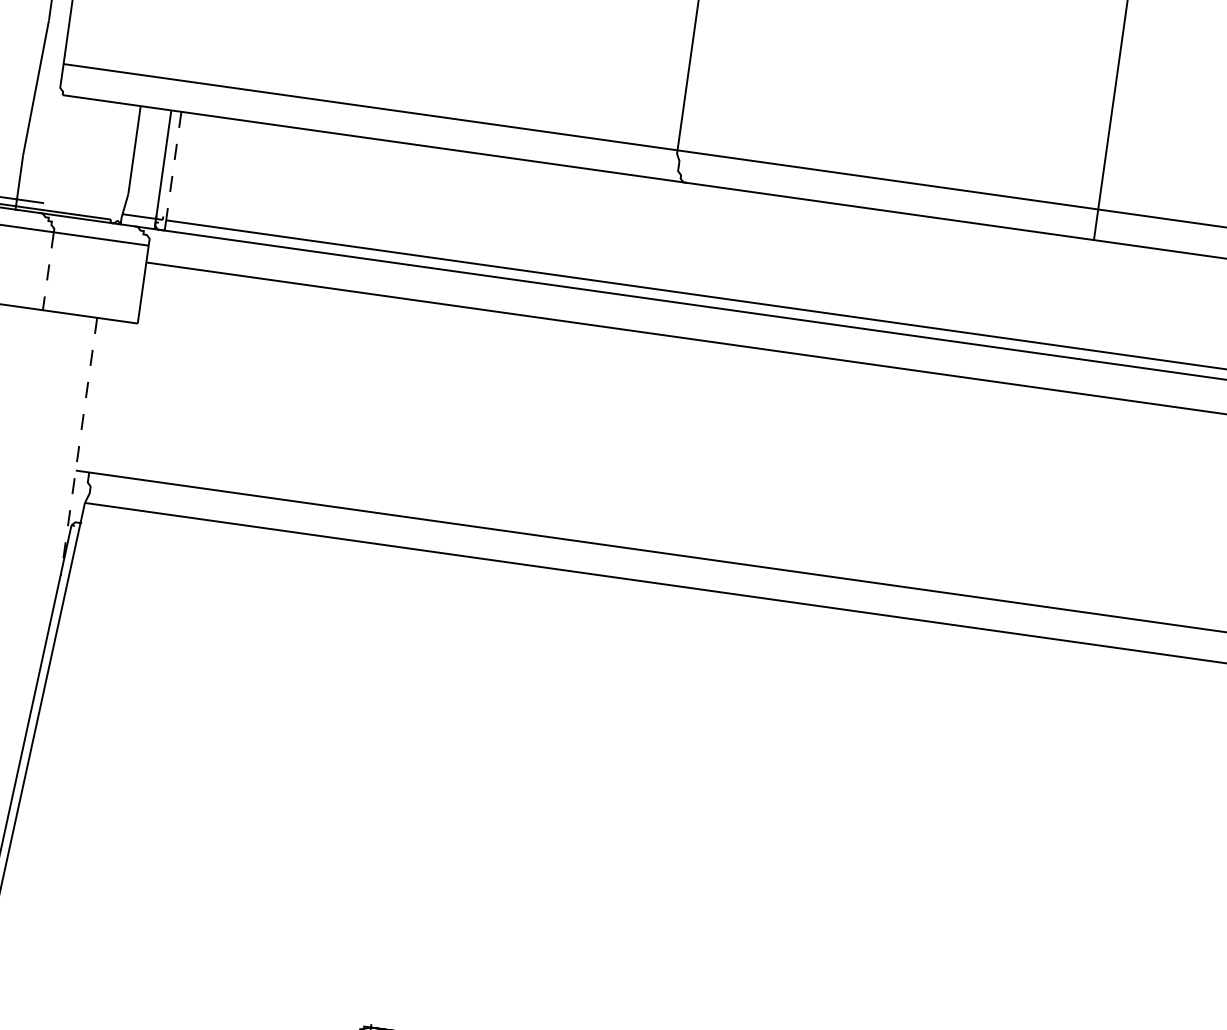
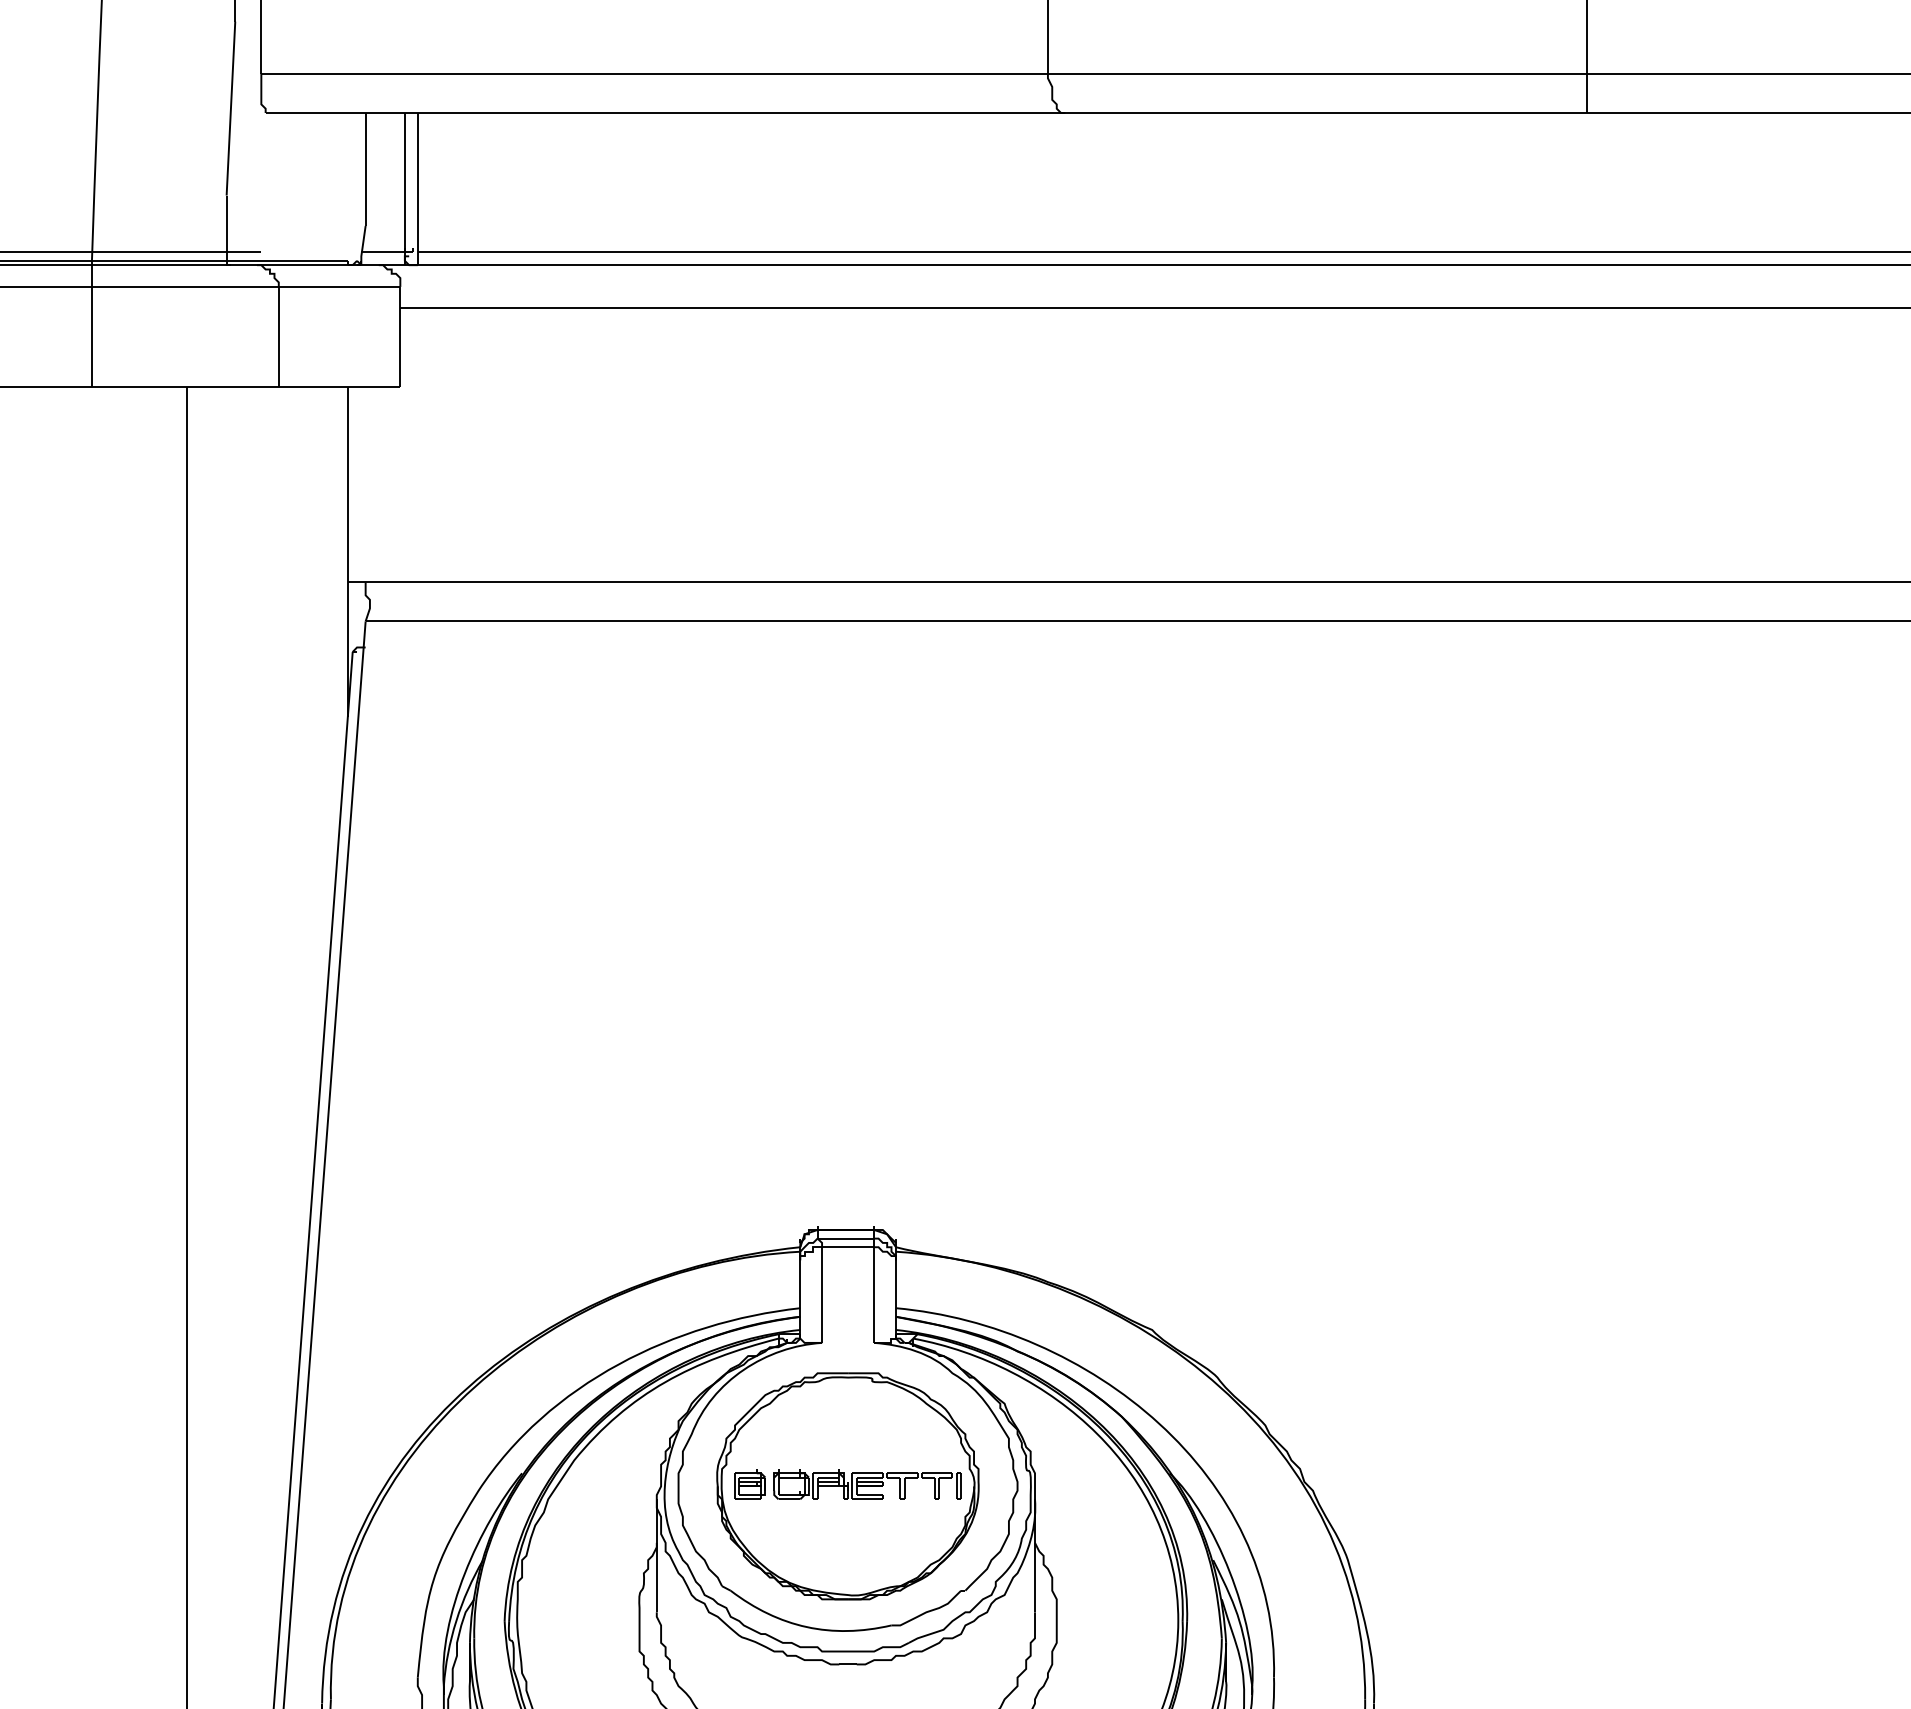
line: (173, 166) -> (417, 182), dashed -> solid
line: (48, 270) -> (278, 336), dashed -> solid
line: (79, 447) -> (348, 552), dashed -> solid

